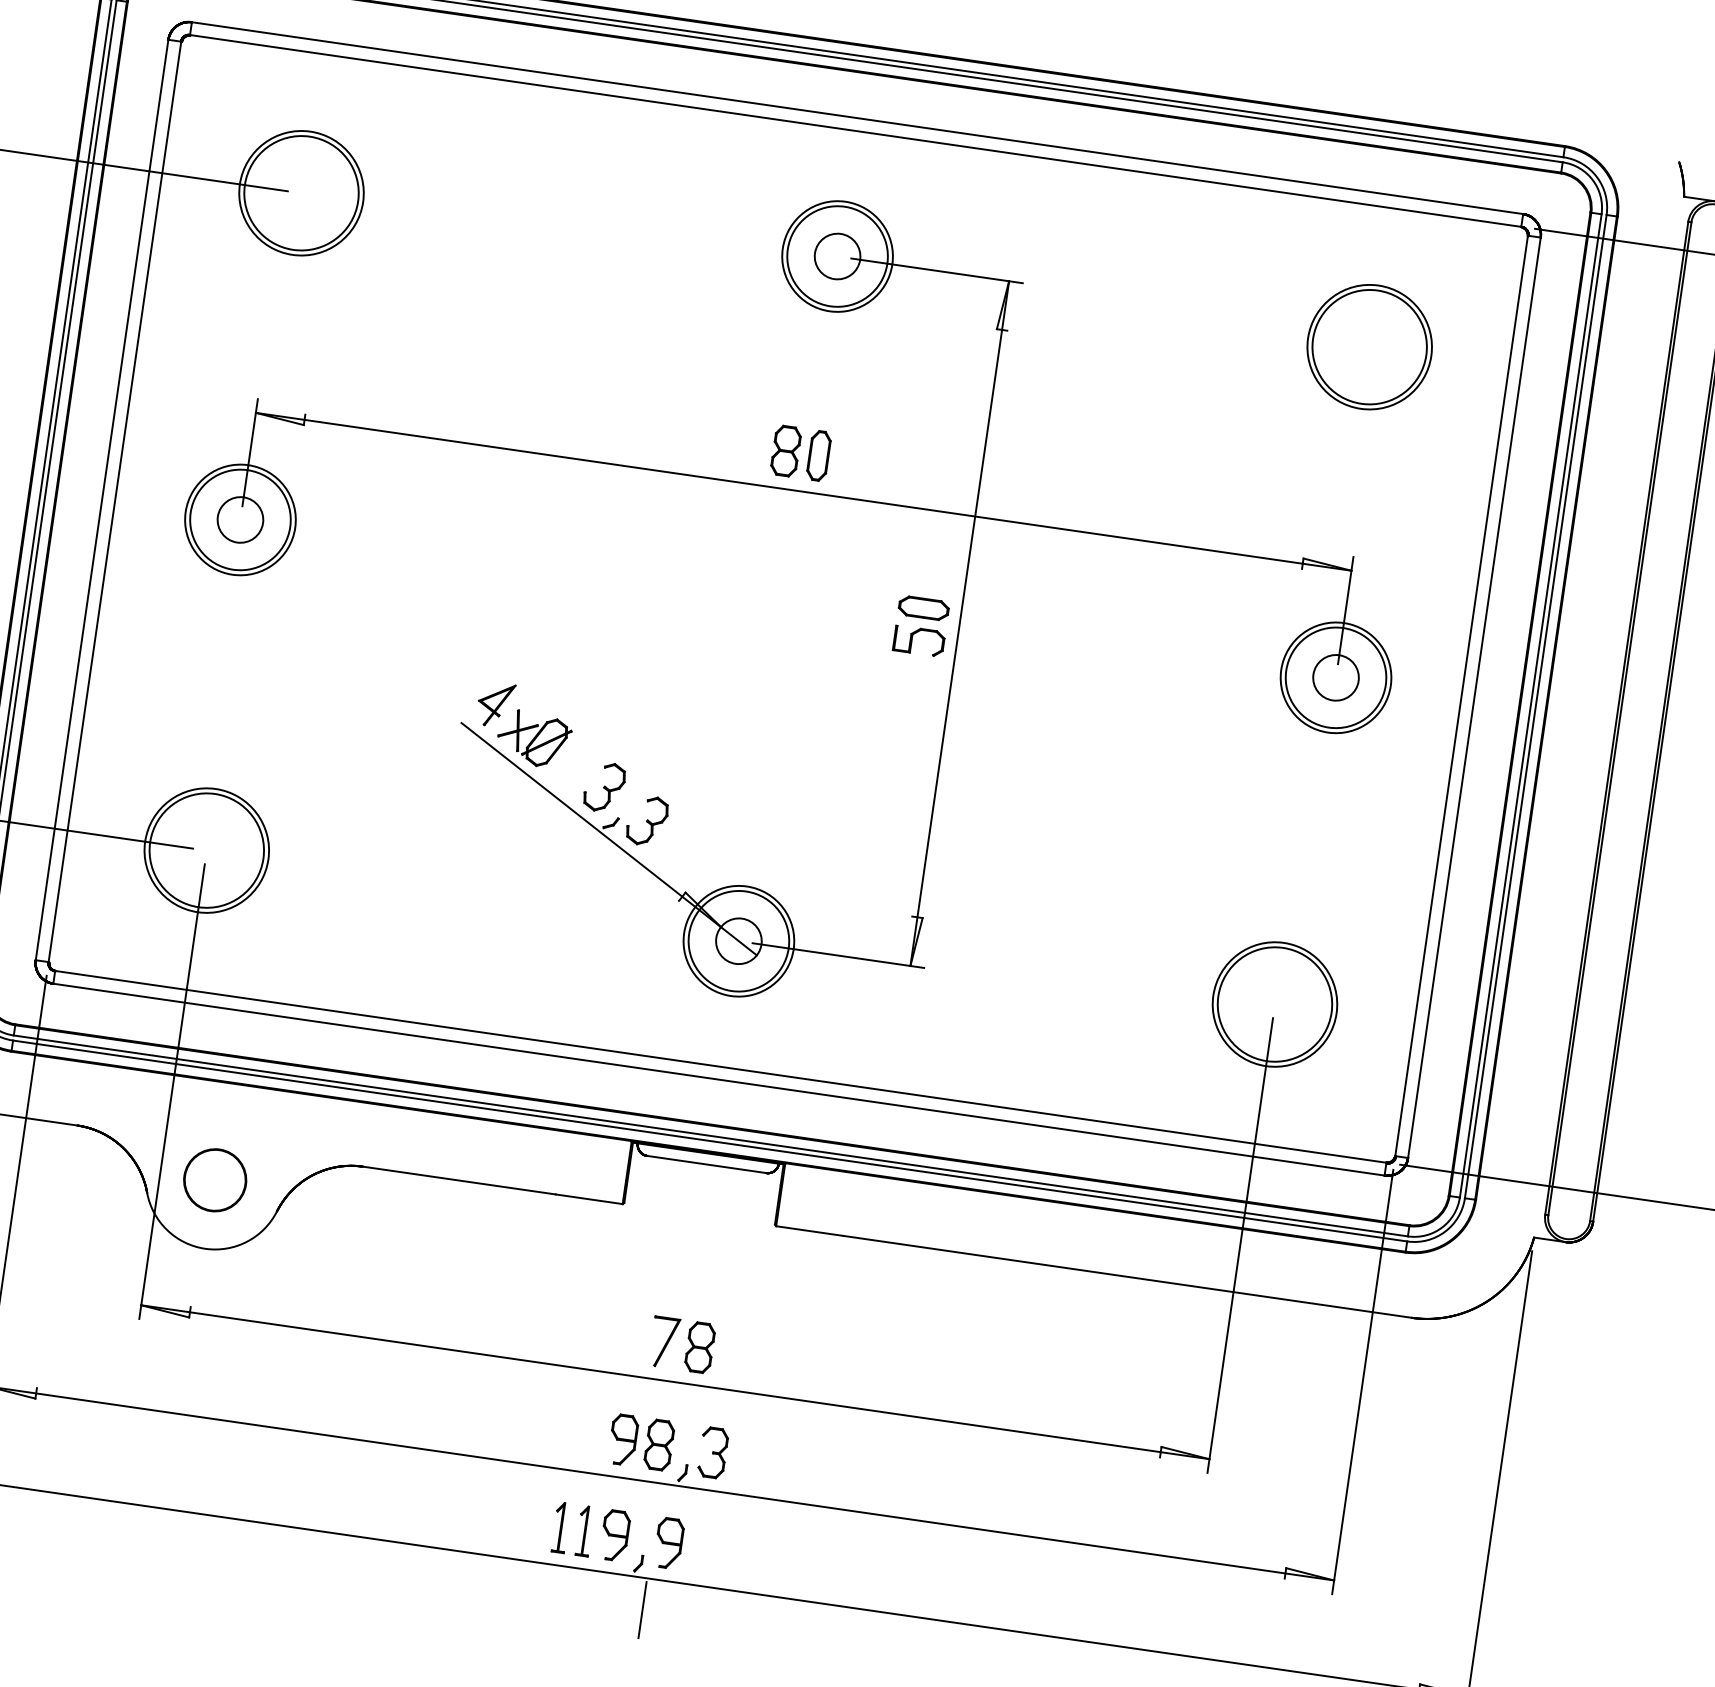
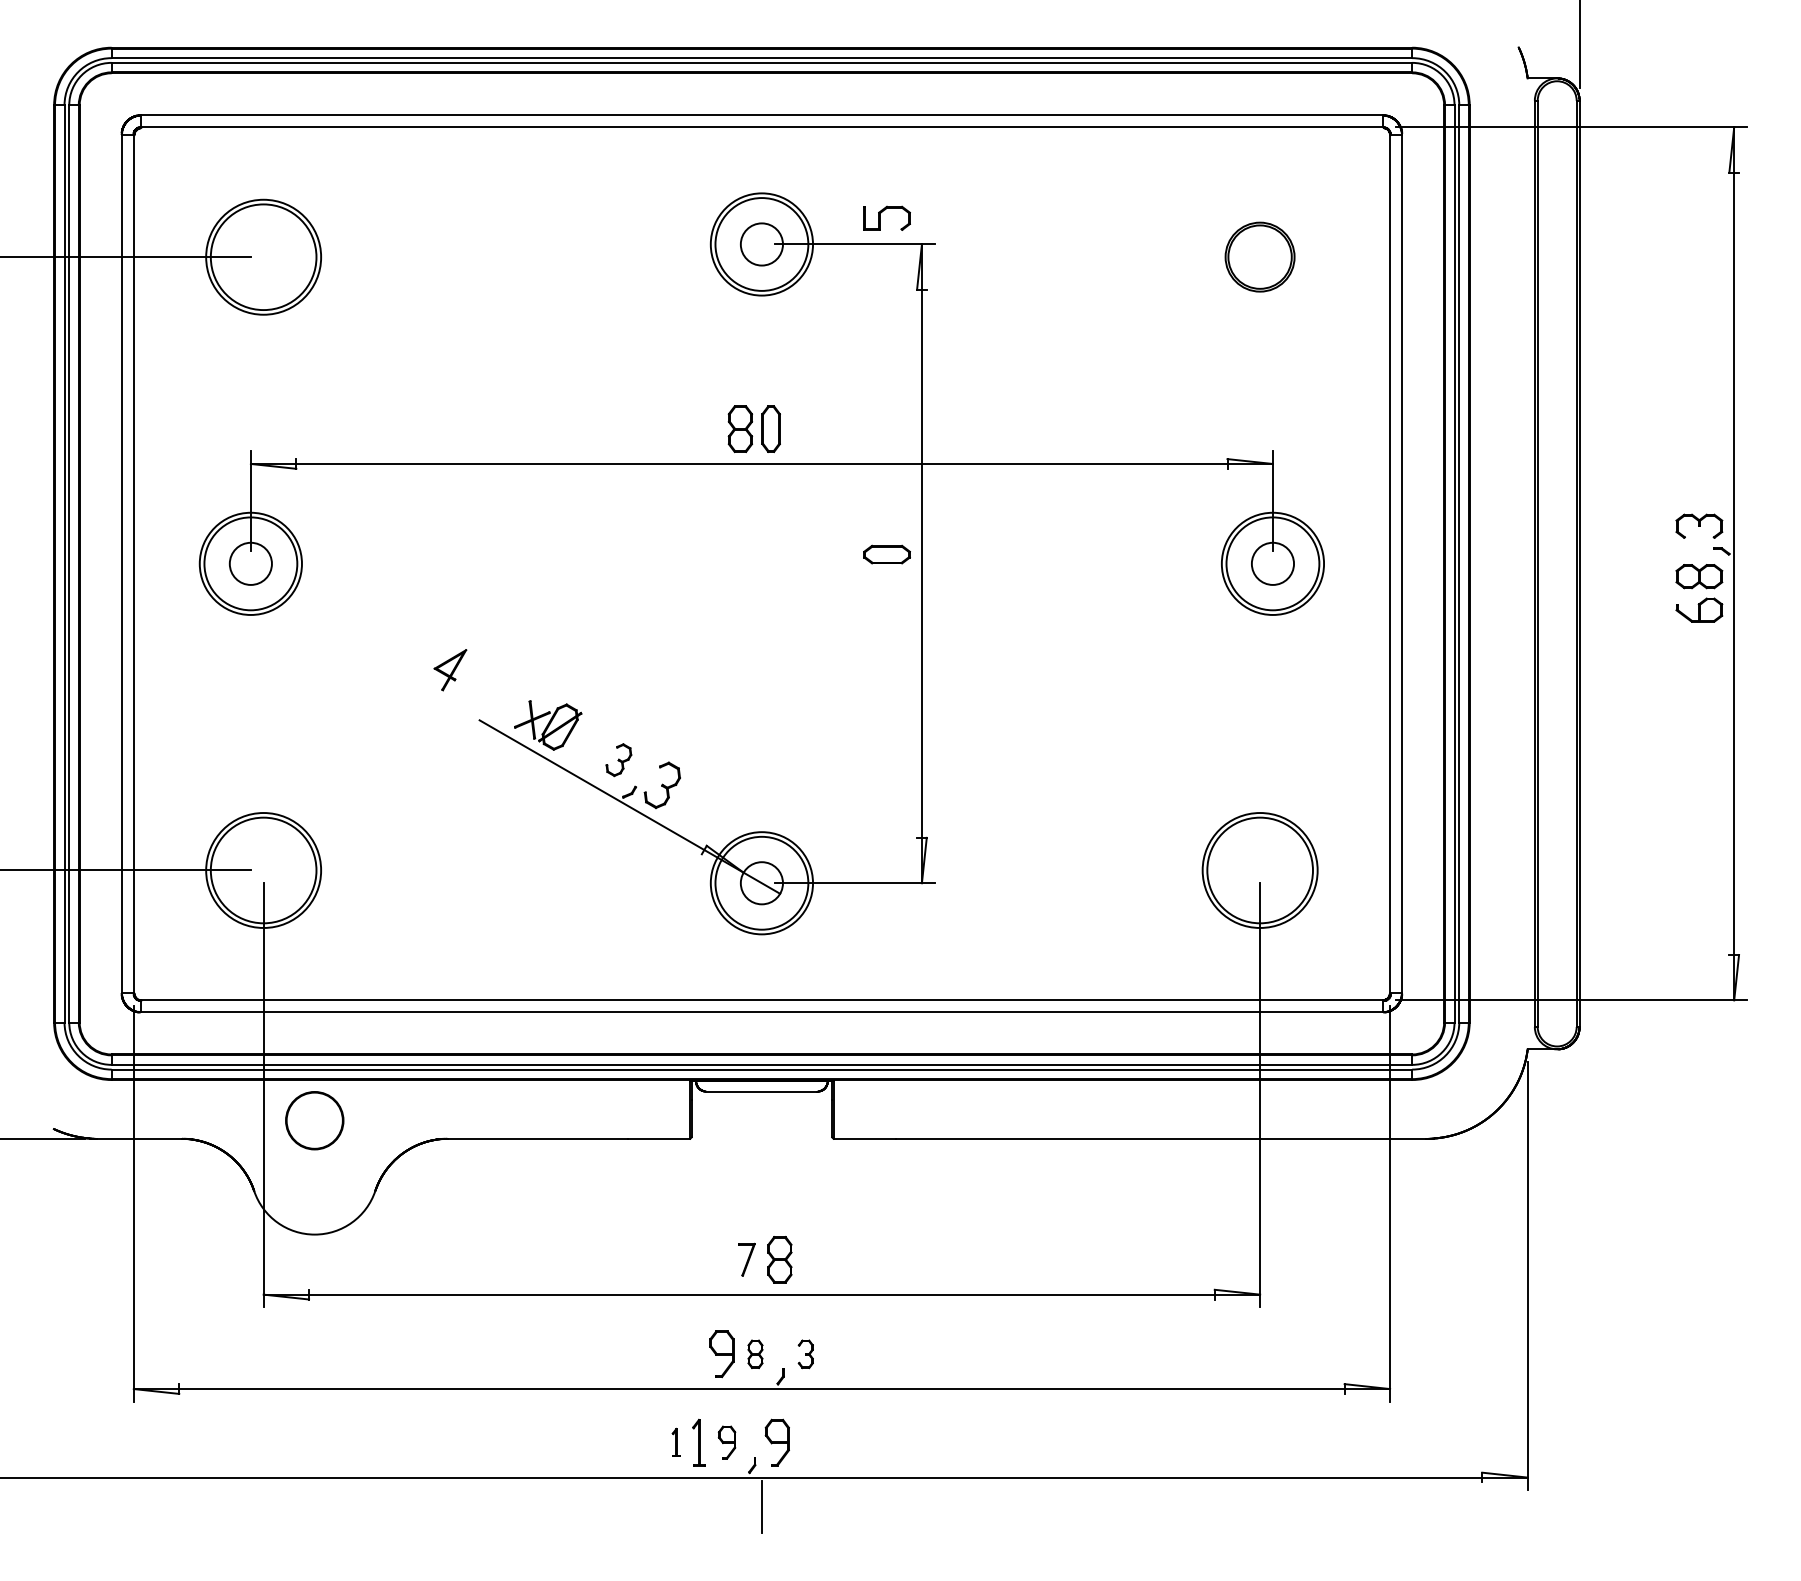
part: (1369, 346) -> (1259, 256), size x0.6
part: (918, 640) -> (886, 217), moved
part: (495, 705) -> (450, 670), moved
part: (604, 786) -> (618, 759), size x0.7
circle: (214, 1180) -> (314, 1120), moved
part: (664, 1342) -> (746, 1259), size x0.7
part: (659, 1445) -> (755, 1354), size x0.6
part: (712, 1453) -> (805, 1354), size x0.6
part: (559, 1527) -> (675, 1442), size x0.6
part: (614, 1535) -> (726, 1442), size x0.7

